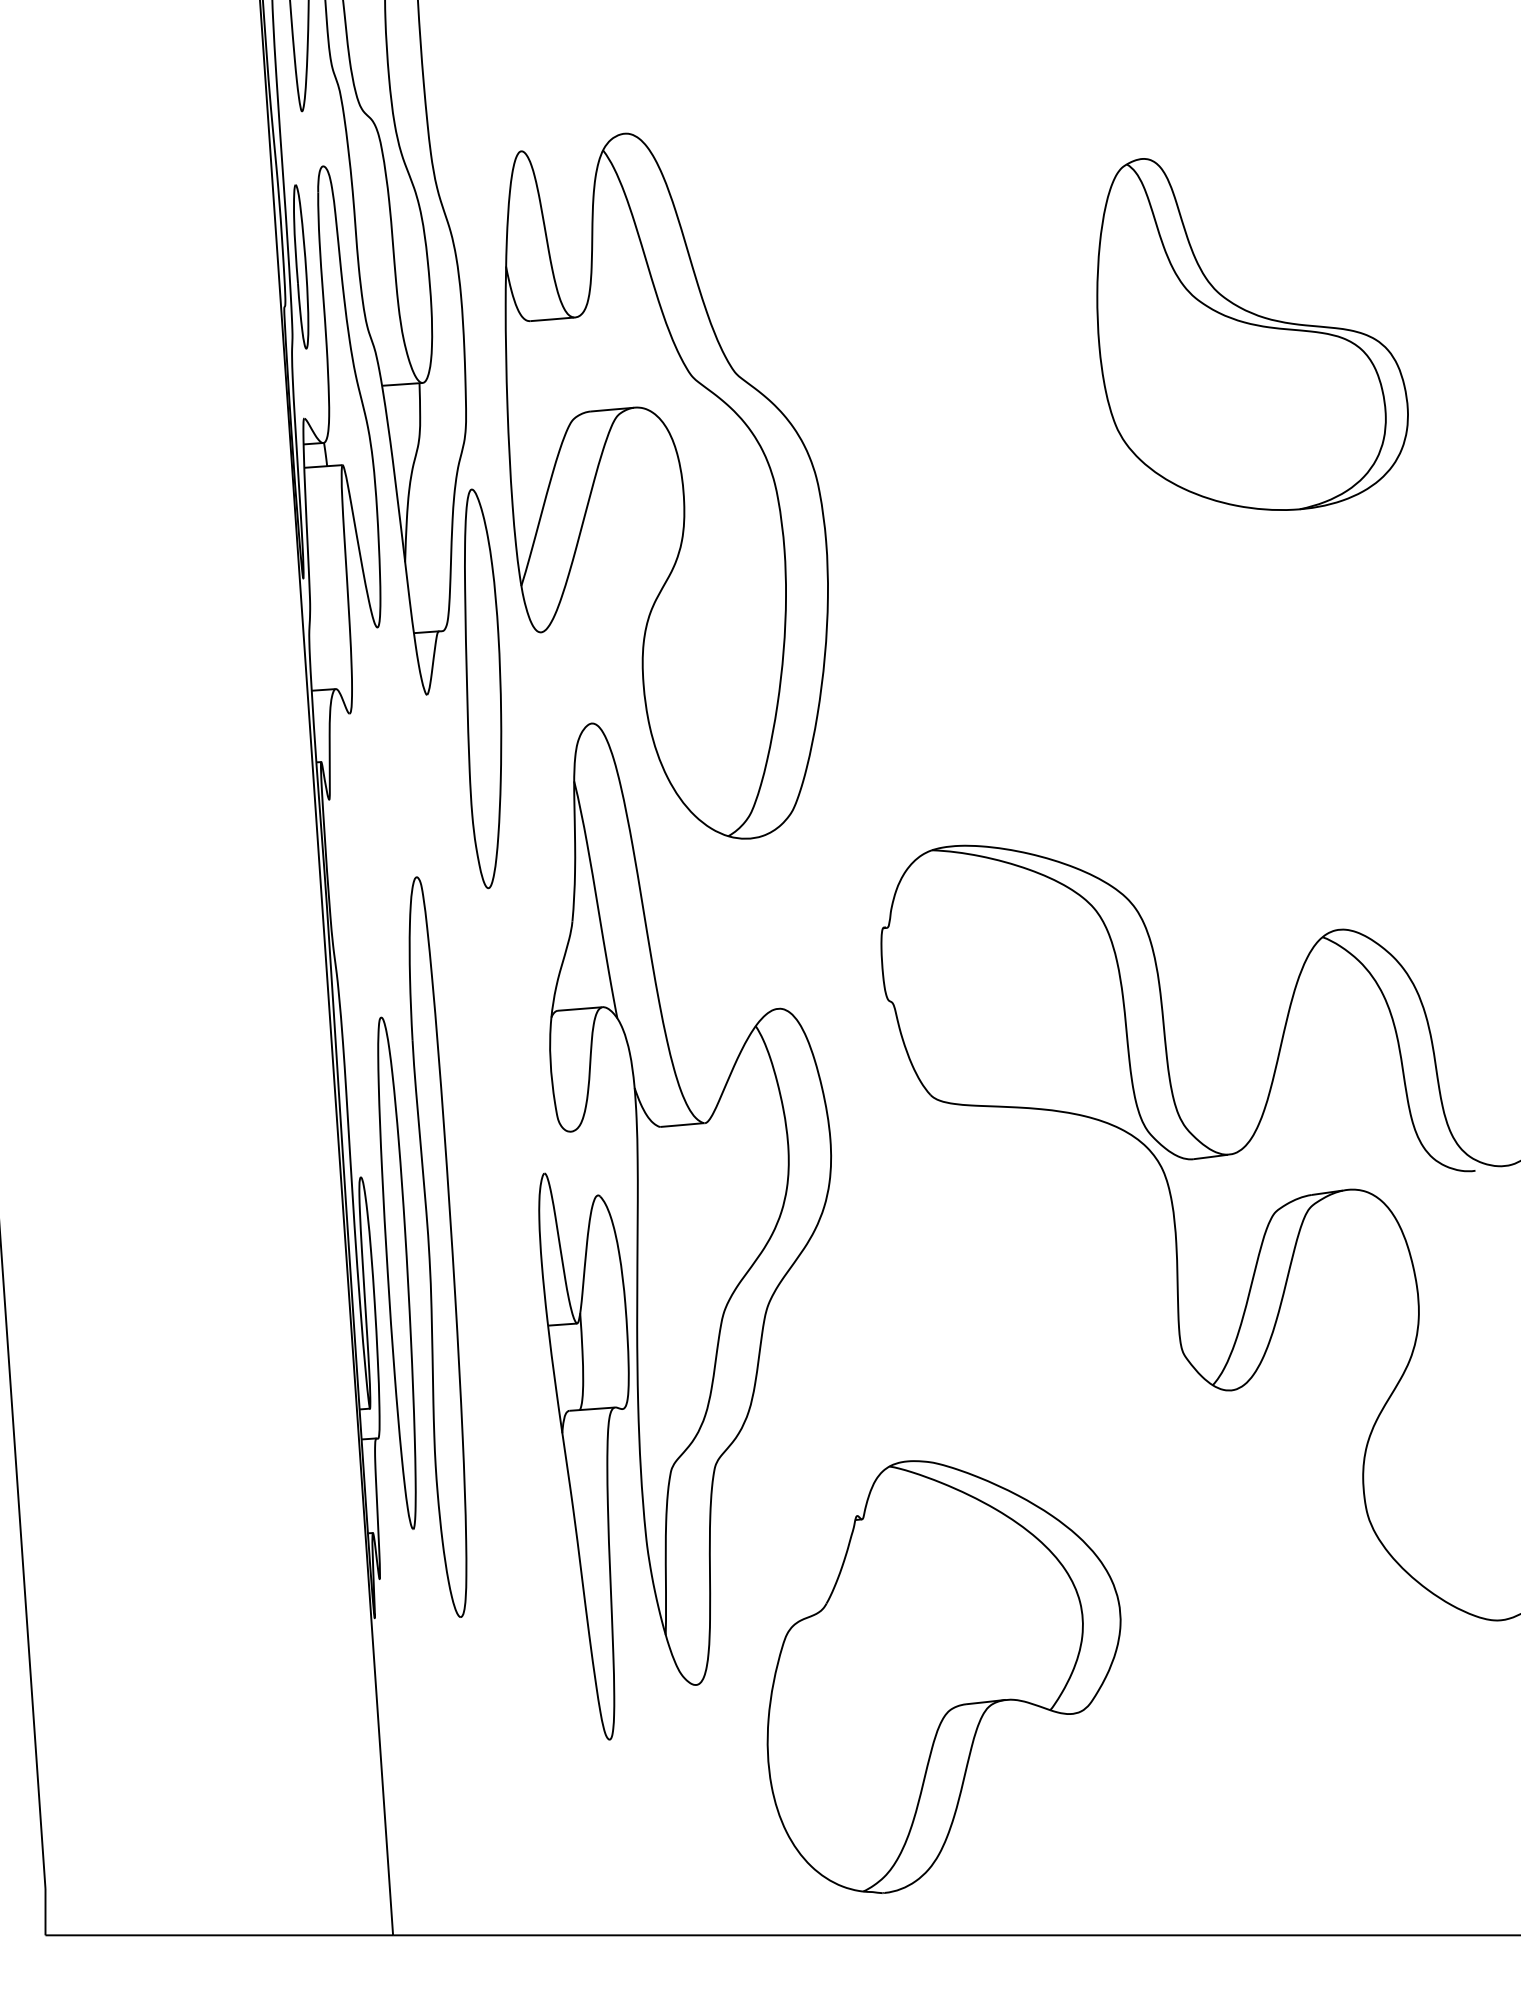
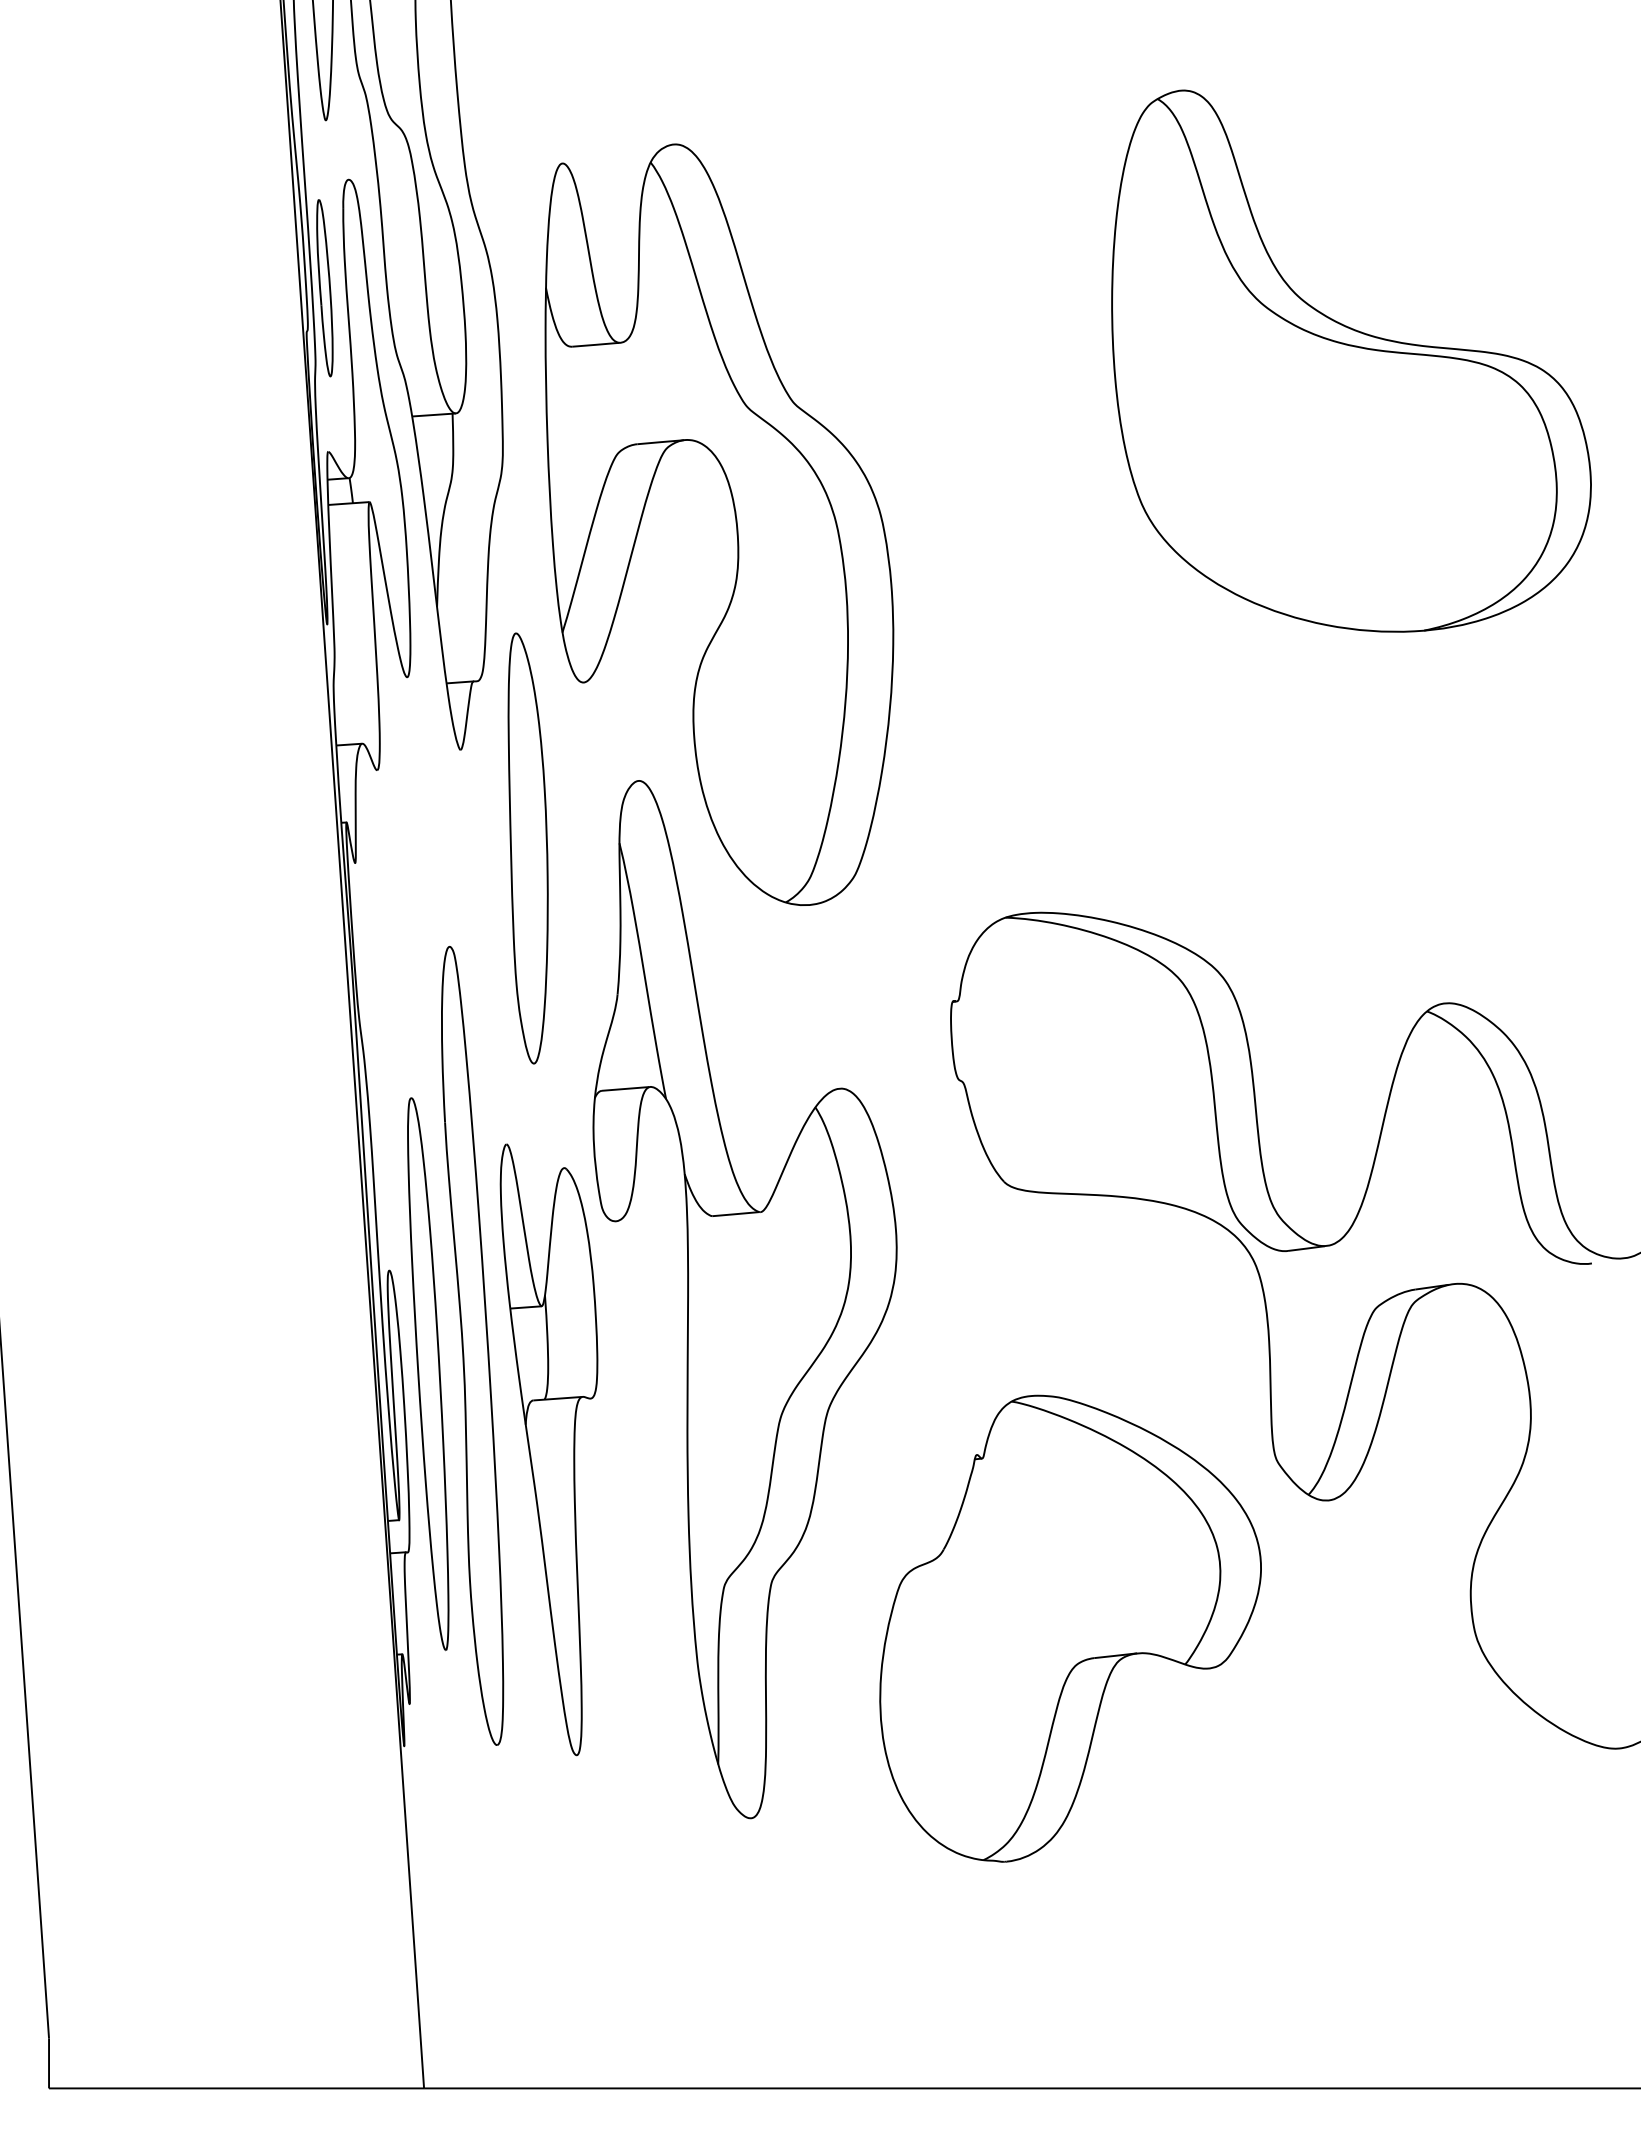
part: (1252, 333) -> (1351, 360), size x1.43
part: (482, 688) -> (527, 848), moved
part: (583, 1456) -> (548, 1449), moved
part: (944, 1676) -> (1070, 1628), moved

